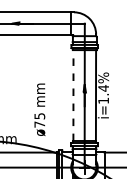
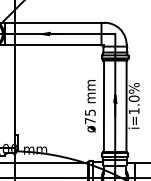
text: (102, 88) -> (133, 98), i=1.4% -> i=1.0%
line: (72, 96) -> (103, 106), dashed -> solid
text: (39, 110) -> (90, 106), moved

